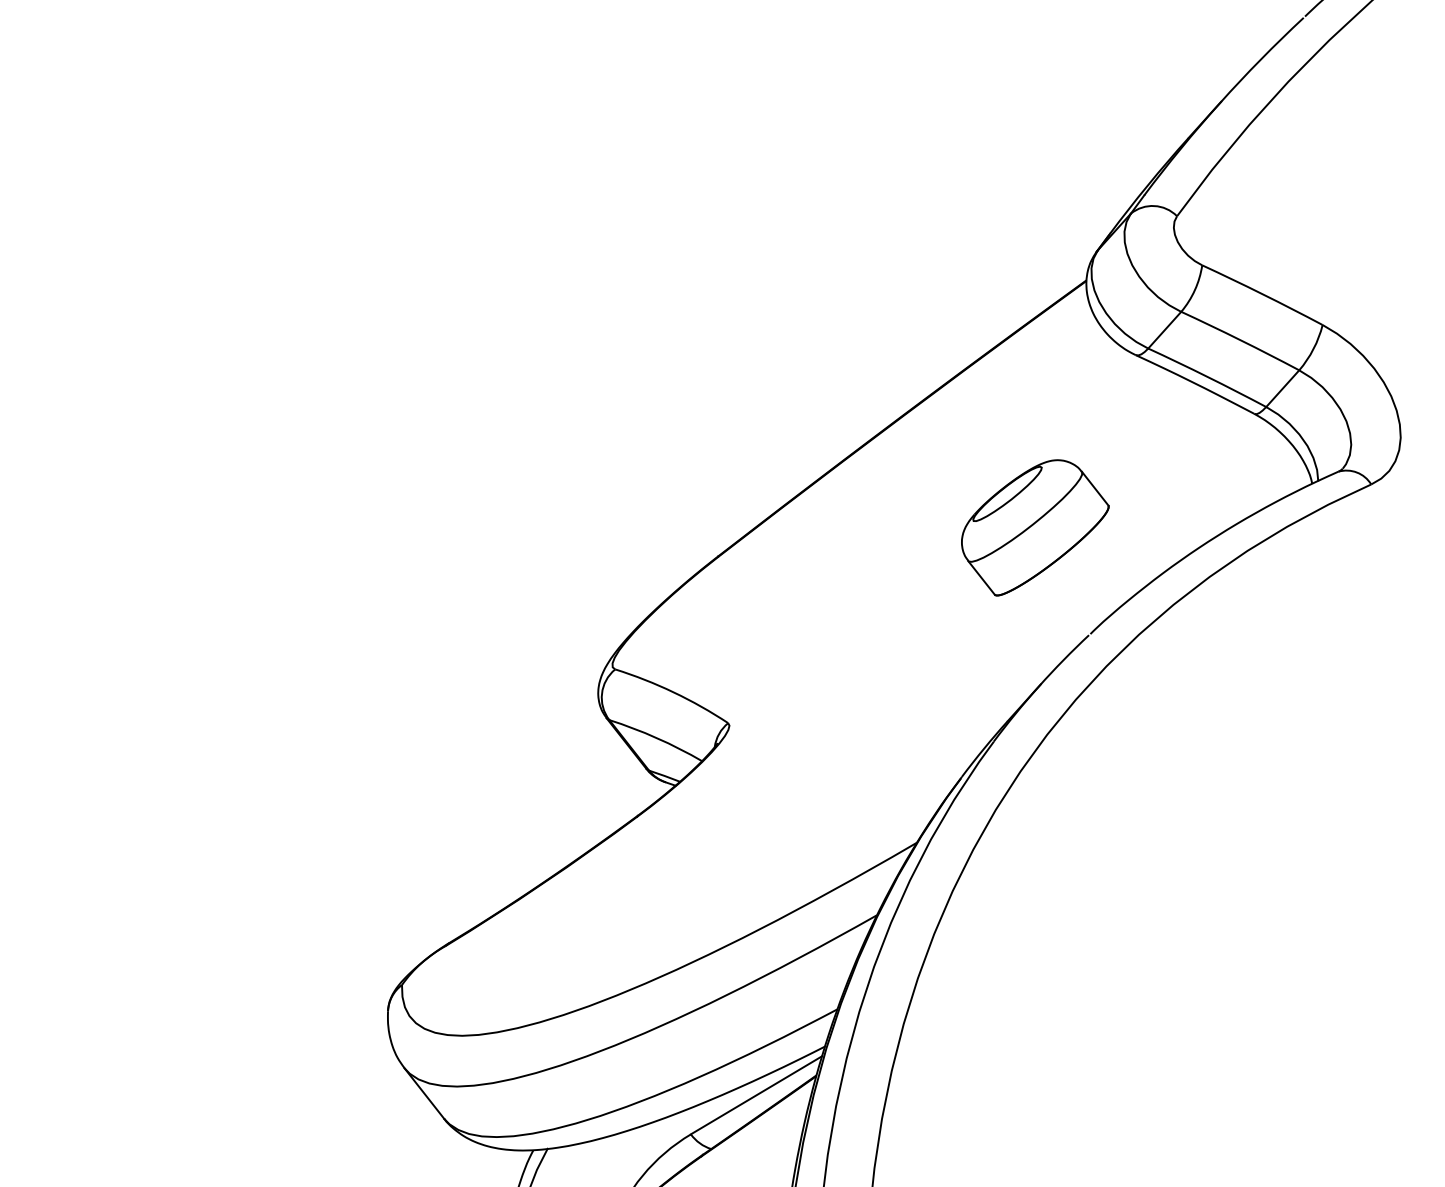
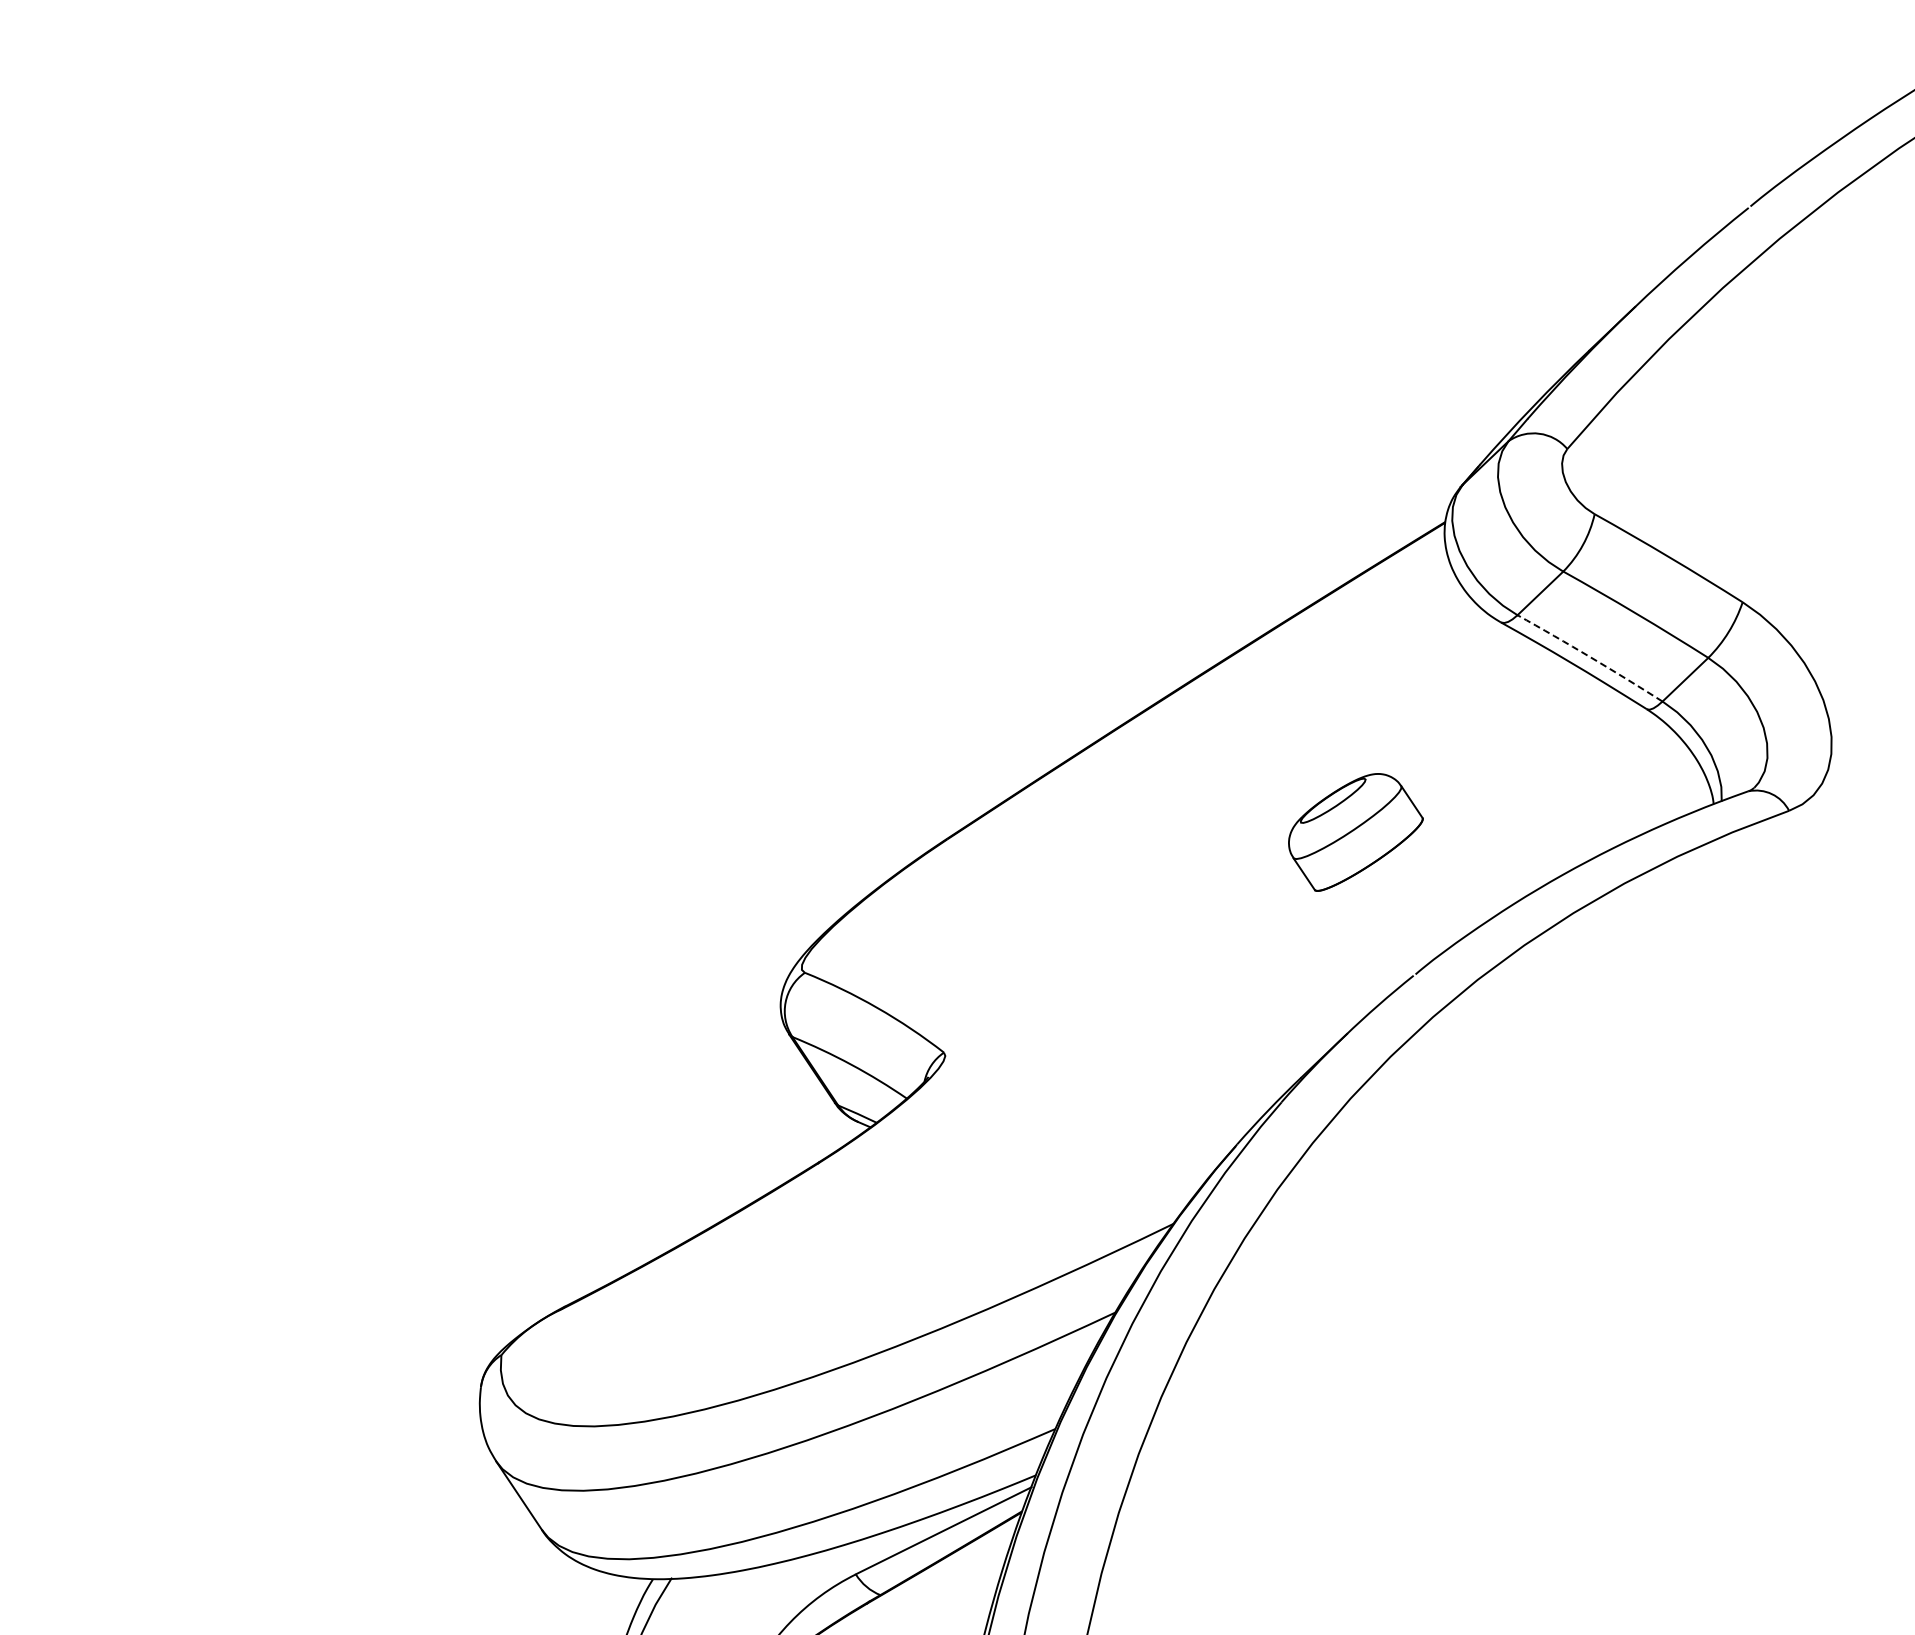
arc: (1207, 377) -> (1590, 657), solid -> dashed
part: (1035, 527) -> (1355, 832), size x0.7

